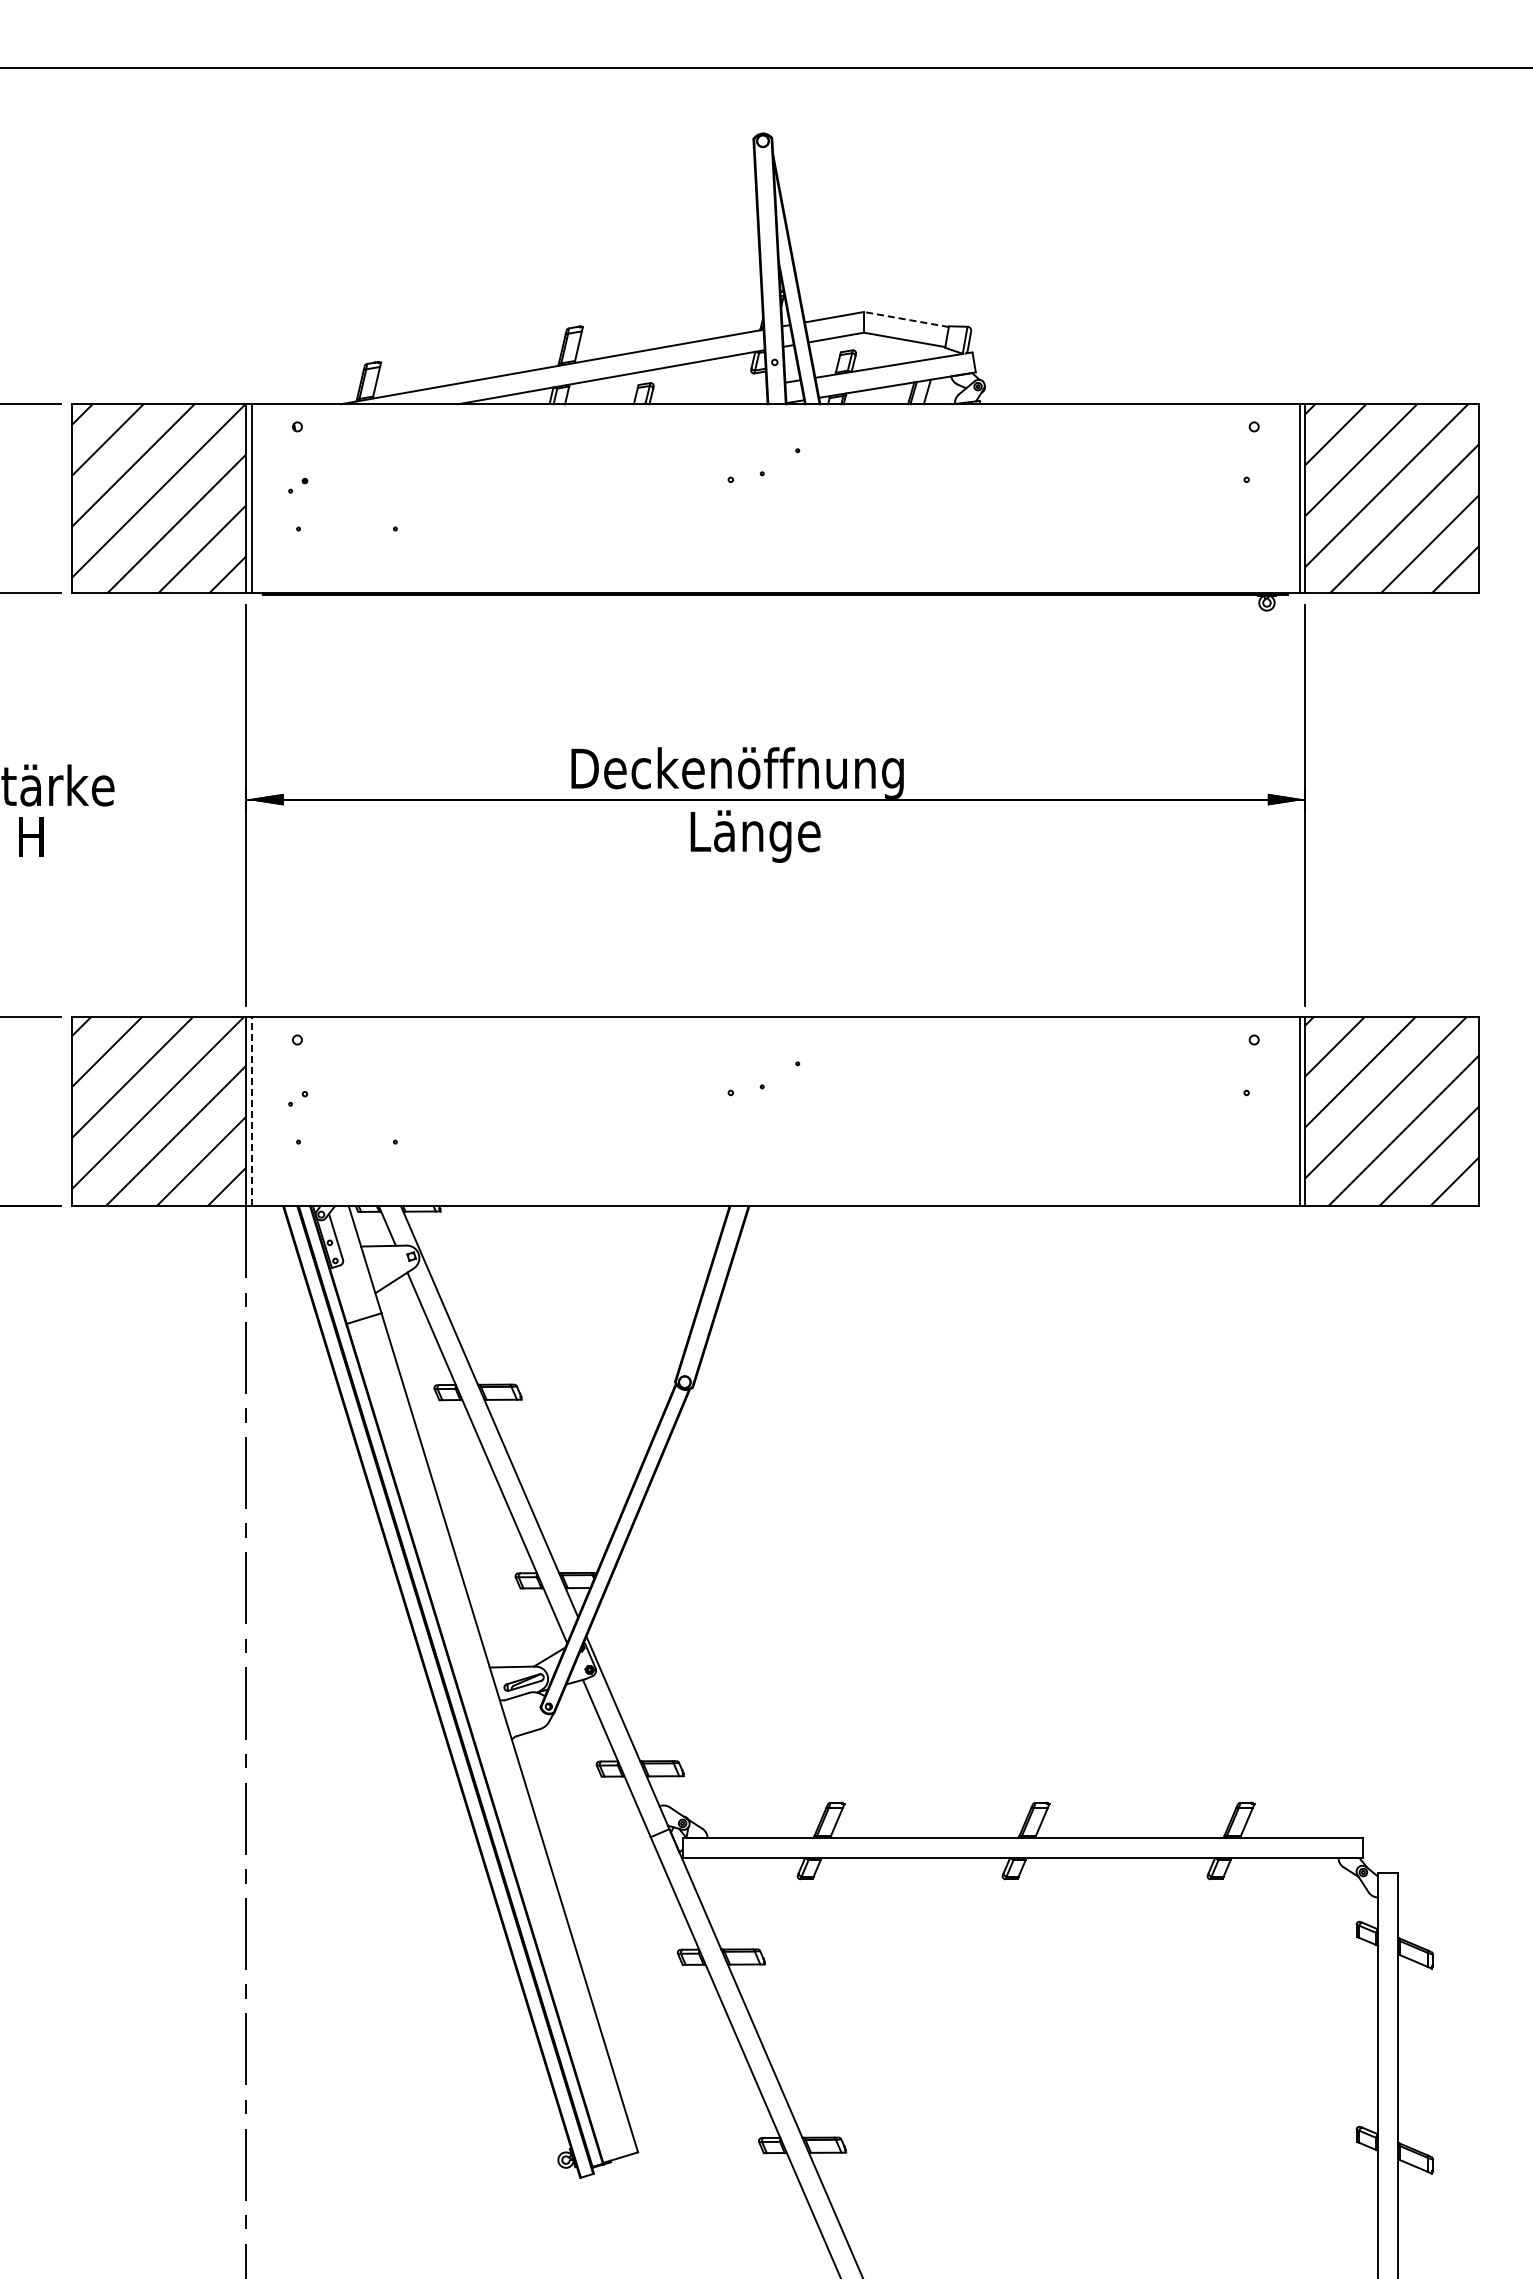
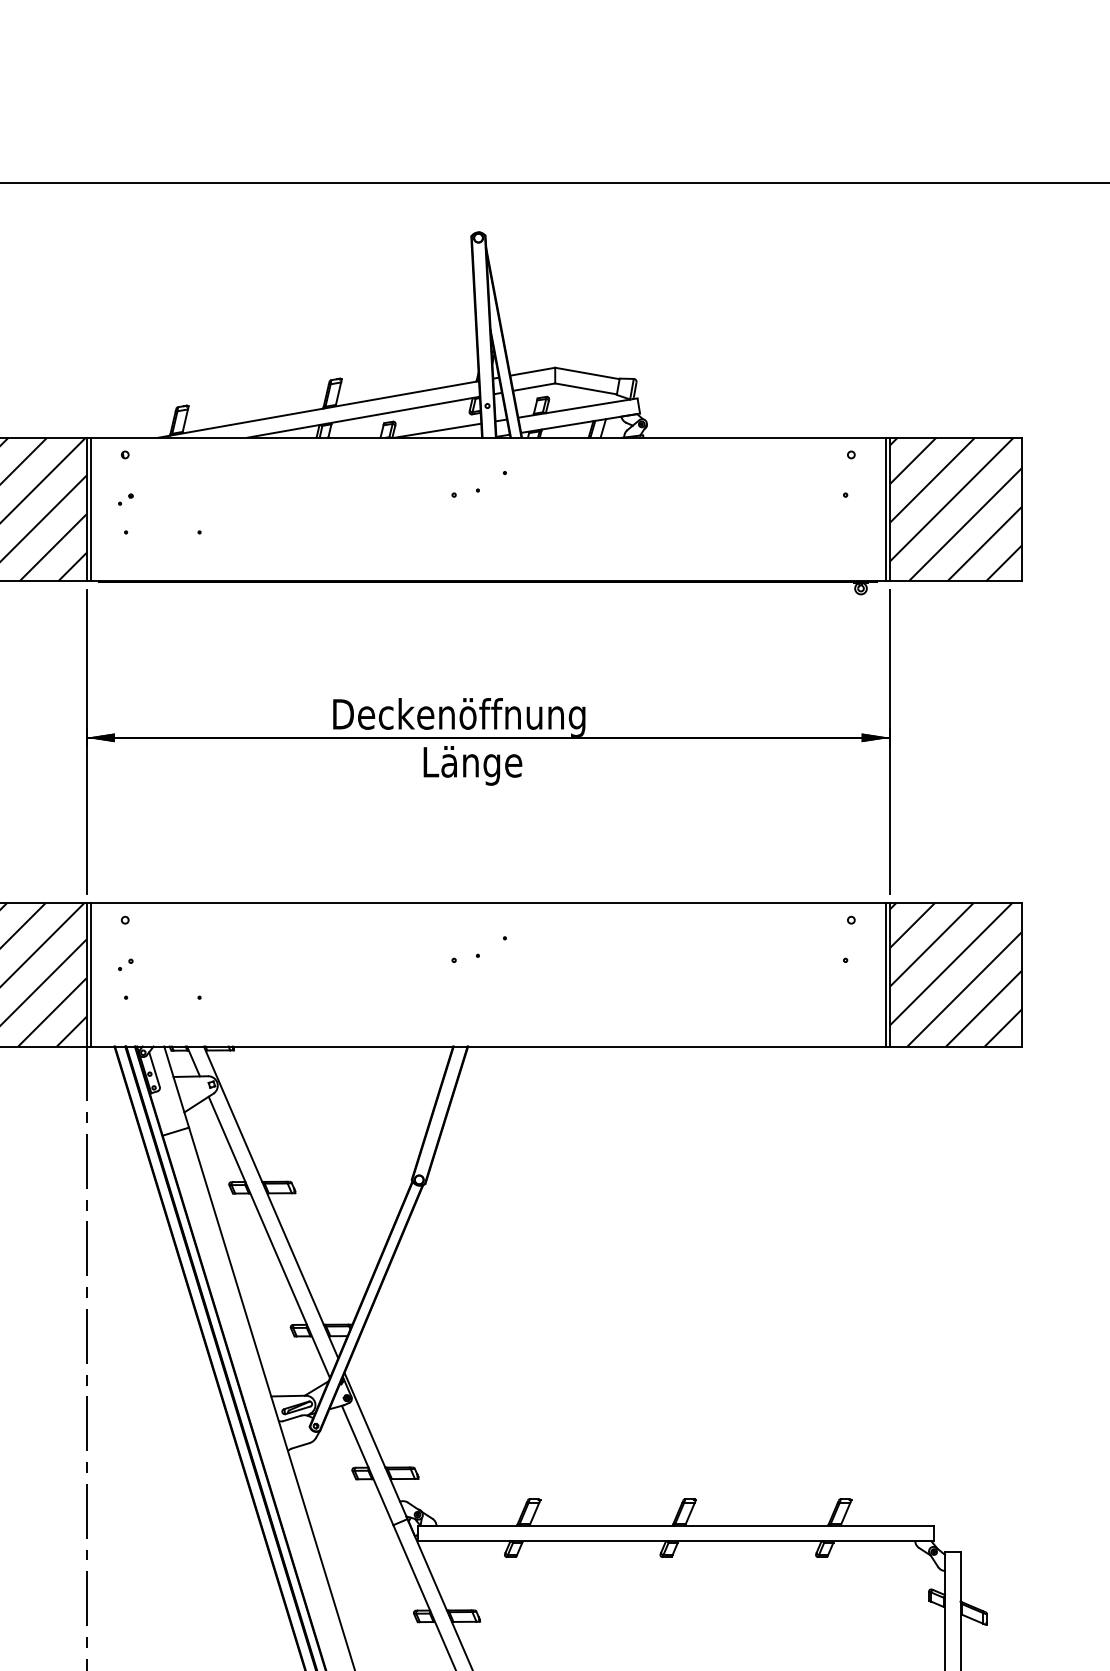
line: (905, 319) -> (586, 373), dashed -> solid
line: (709, 394) -> (437, 430), added
line: (252, 1111) -> (91, 974), dashed -> solid

